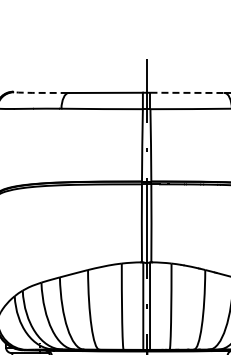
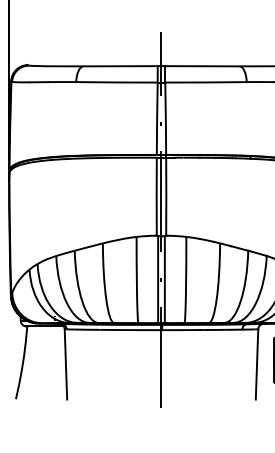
line: (38, 93) -> (53, 66), dashed -> solid
line: (187, 93) -> (202, 66), dashed -> solid

